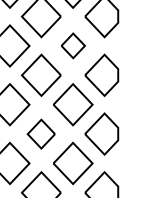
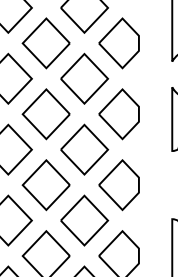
part: (73, 45) -> (84, 78), size x1.67
part: (40, 134) -> (45, 185), size x1.43

